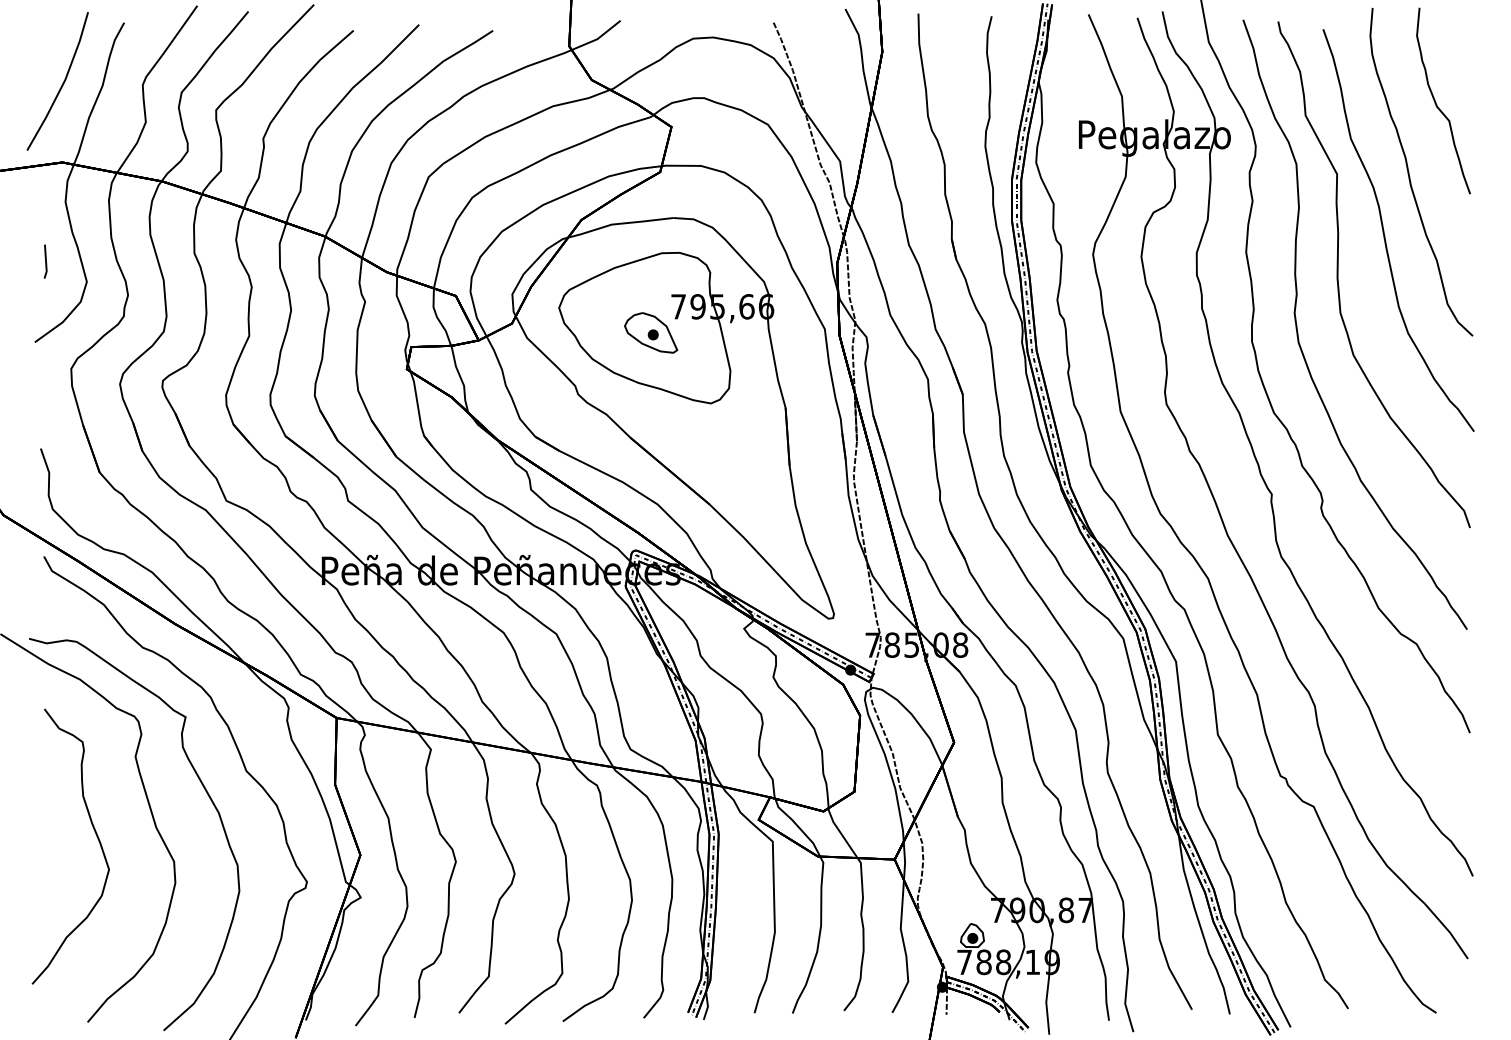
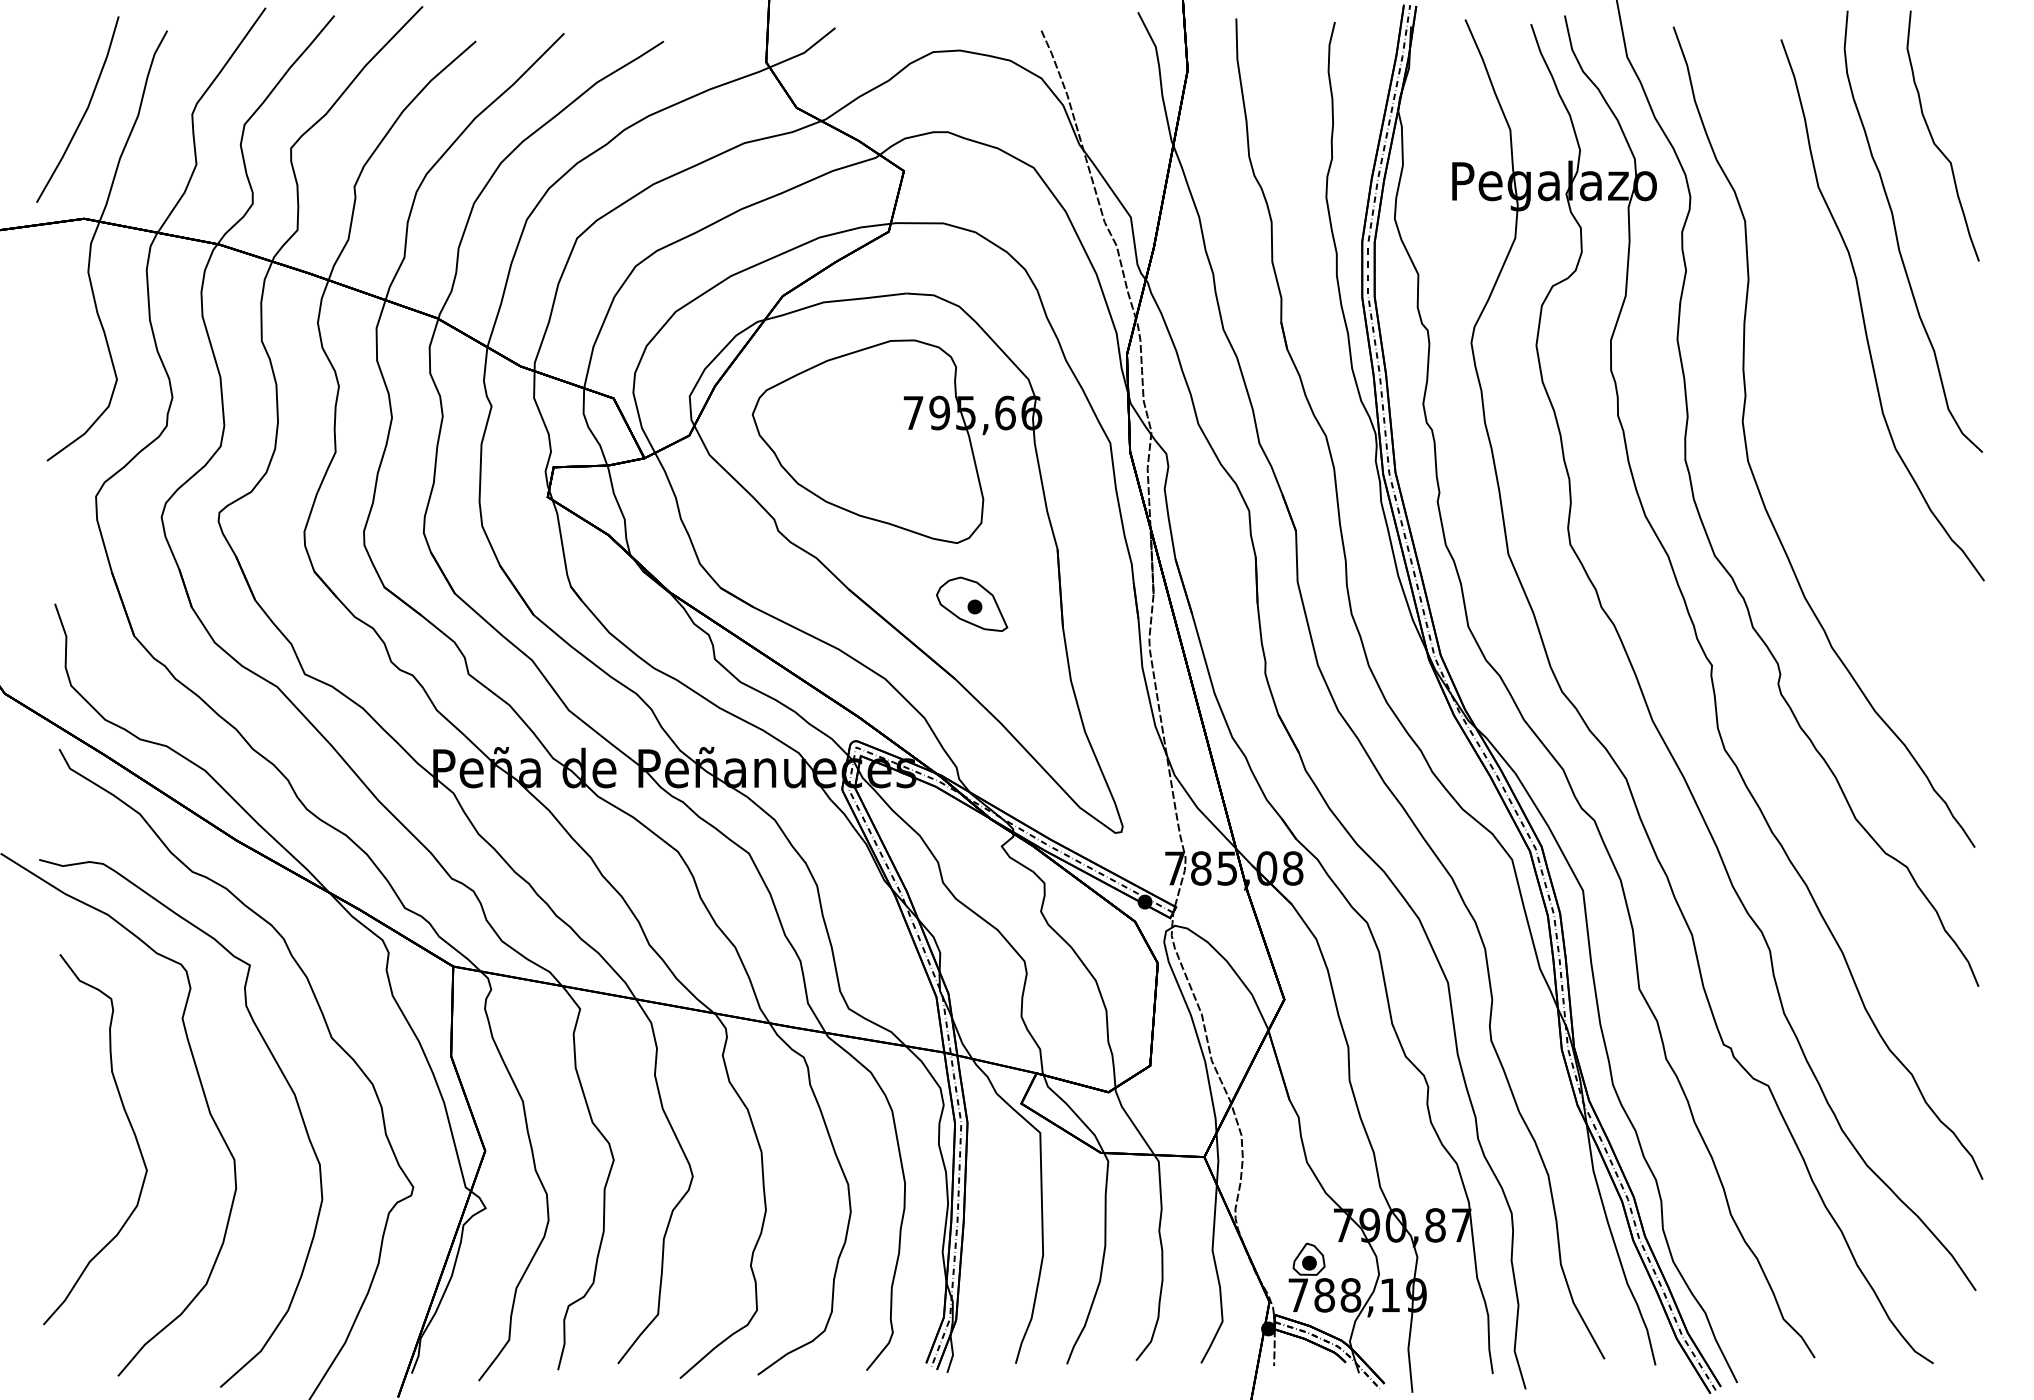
line: (45, 261) -> (61, 352), removed
curve: (1338, 274) -> (1801, 369), removed
part: (651, 332) -> (972, 603), moved

